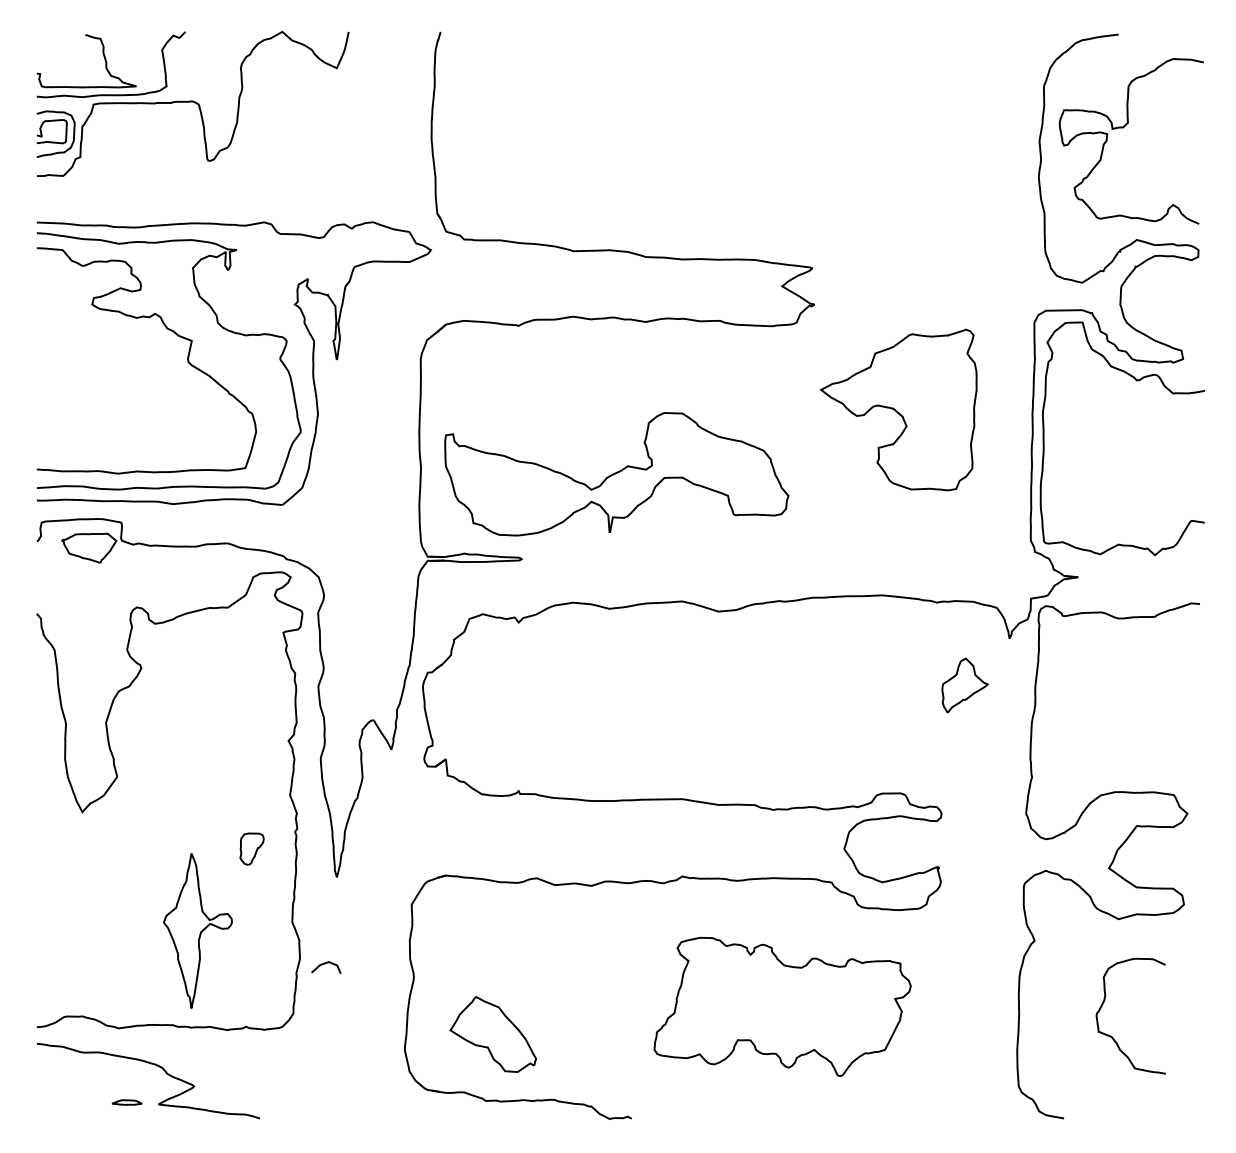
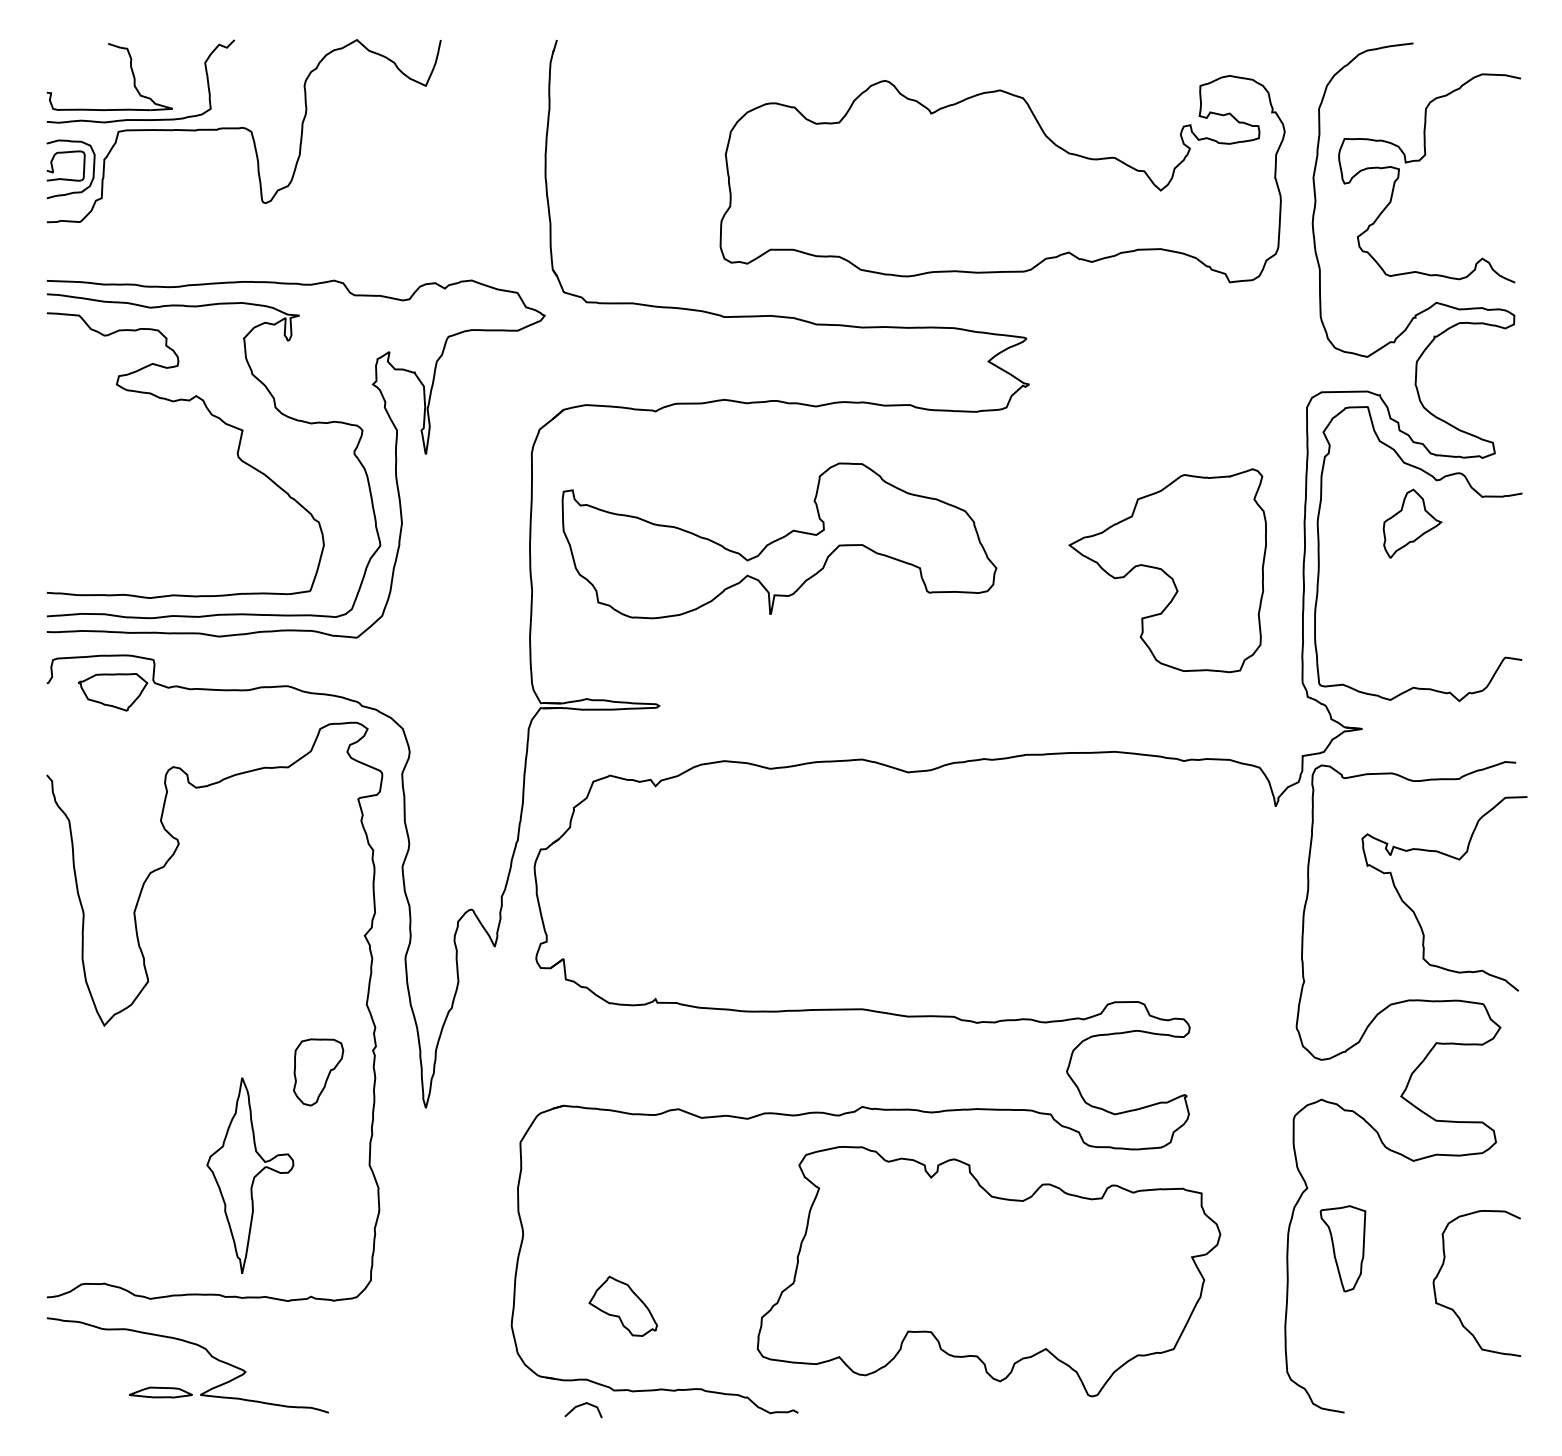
part: (793, 142) -> (1002, 179), added
part: (898, 409) -> (1167, 570), moved
part: (616, 473) -> (779, 540), moved
part: (965, 685) -> (1412, 523), moved
curve: (1119, 721) -> (1414, 911), added
part: (251, 849) -> (318, 1072), size x1.67
line: (326, 963) -> (583, 1405), moved
part: (1062, 988) -> (1342, 1248), added
part: (782, 1006) -> (988, 1271), size x1.43
part: (492, 1033) -> (622, 1305), size x0.62
curve: (1111, 1036) -> (1452, 1308), moved
part: (126, 1102) -> (160, 1392), size x1.67

